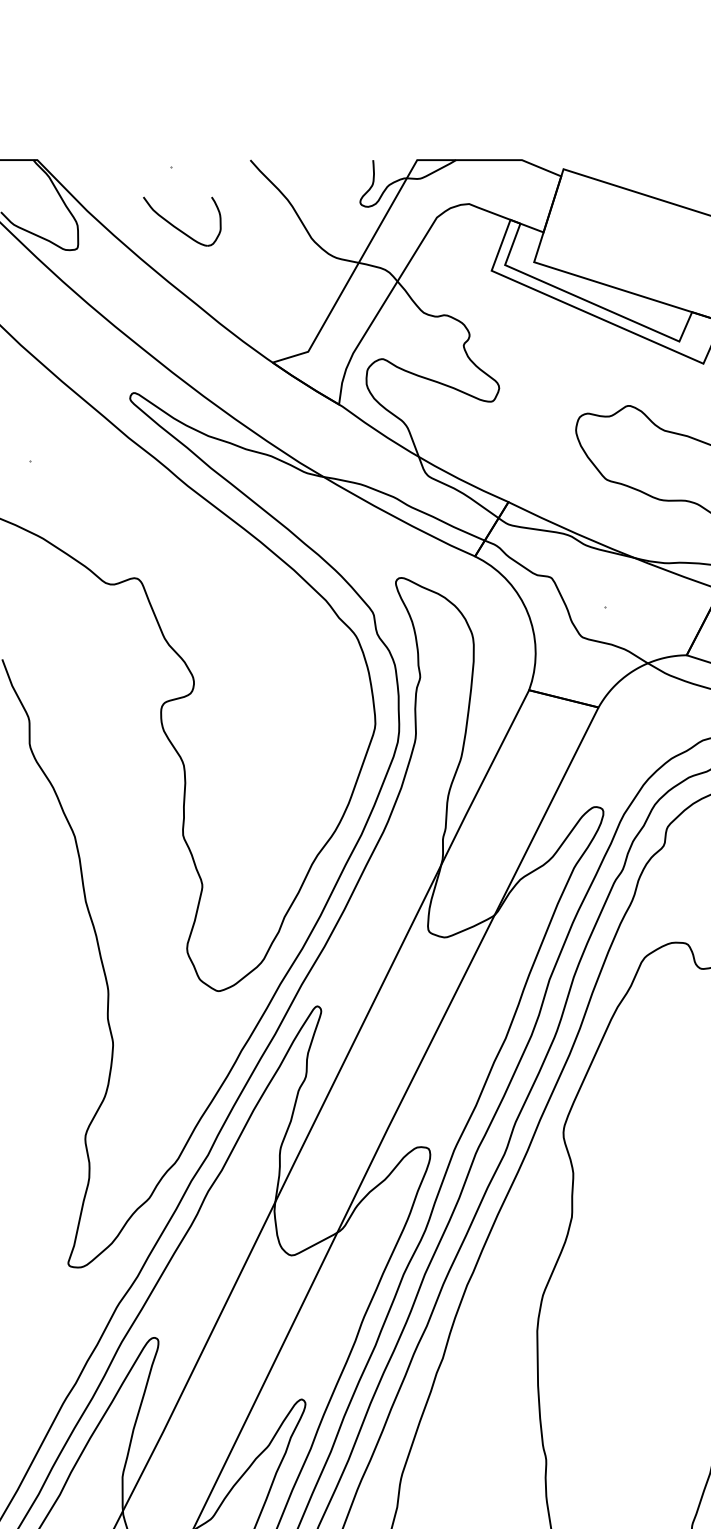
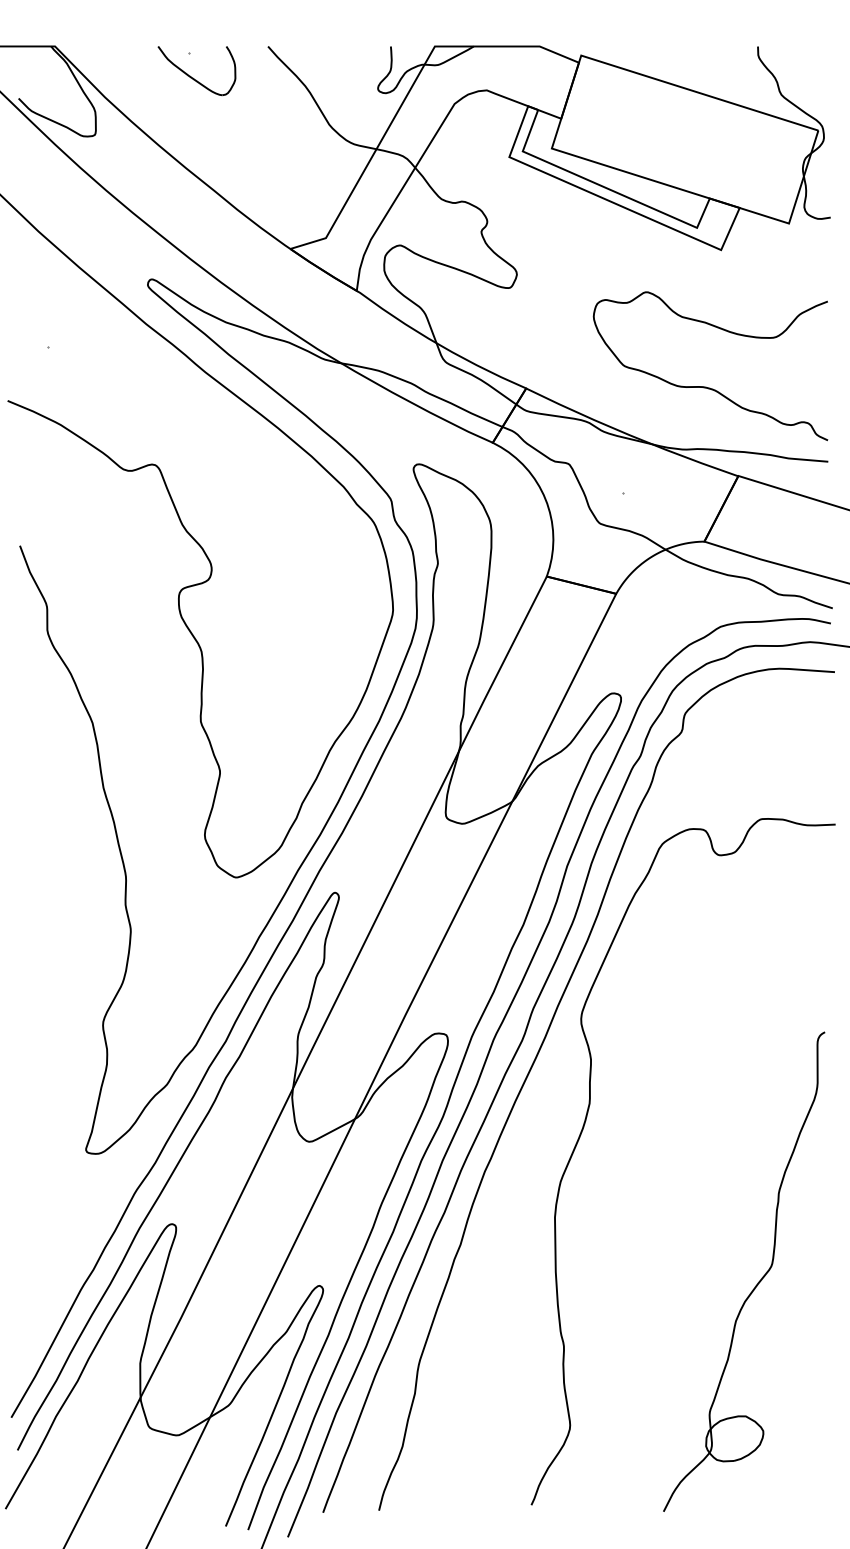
part: (178, 228) -> (193, 77), moved

